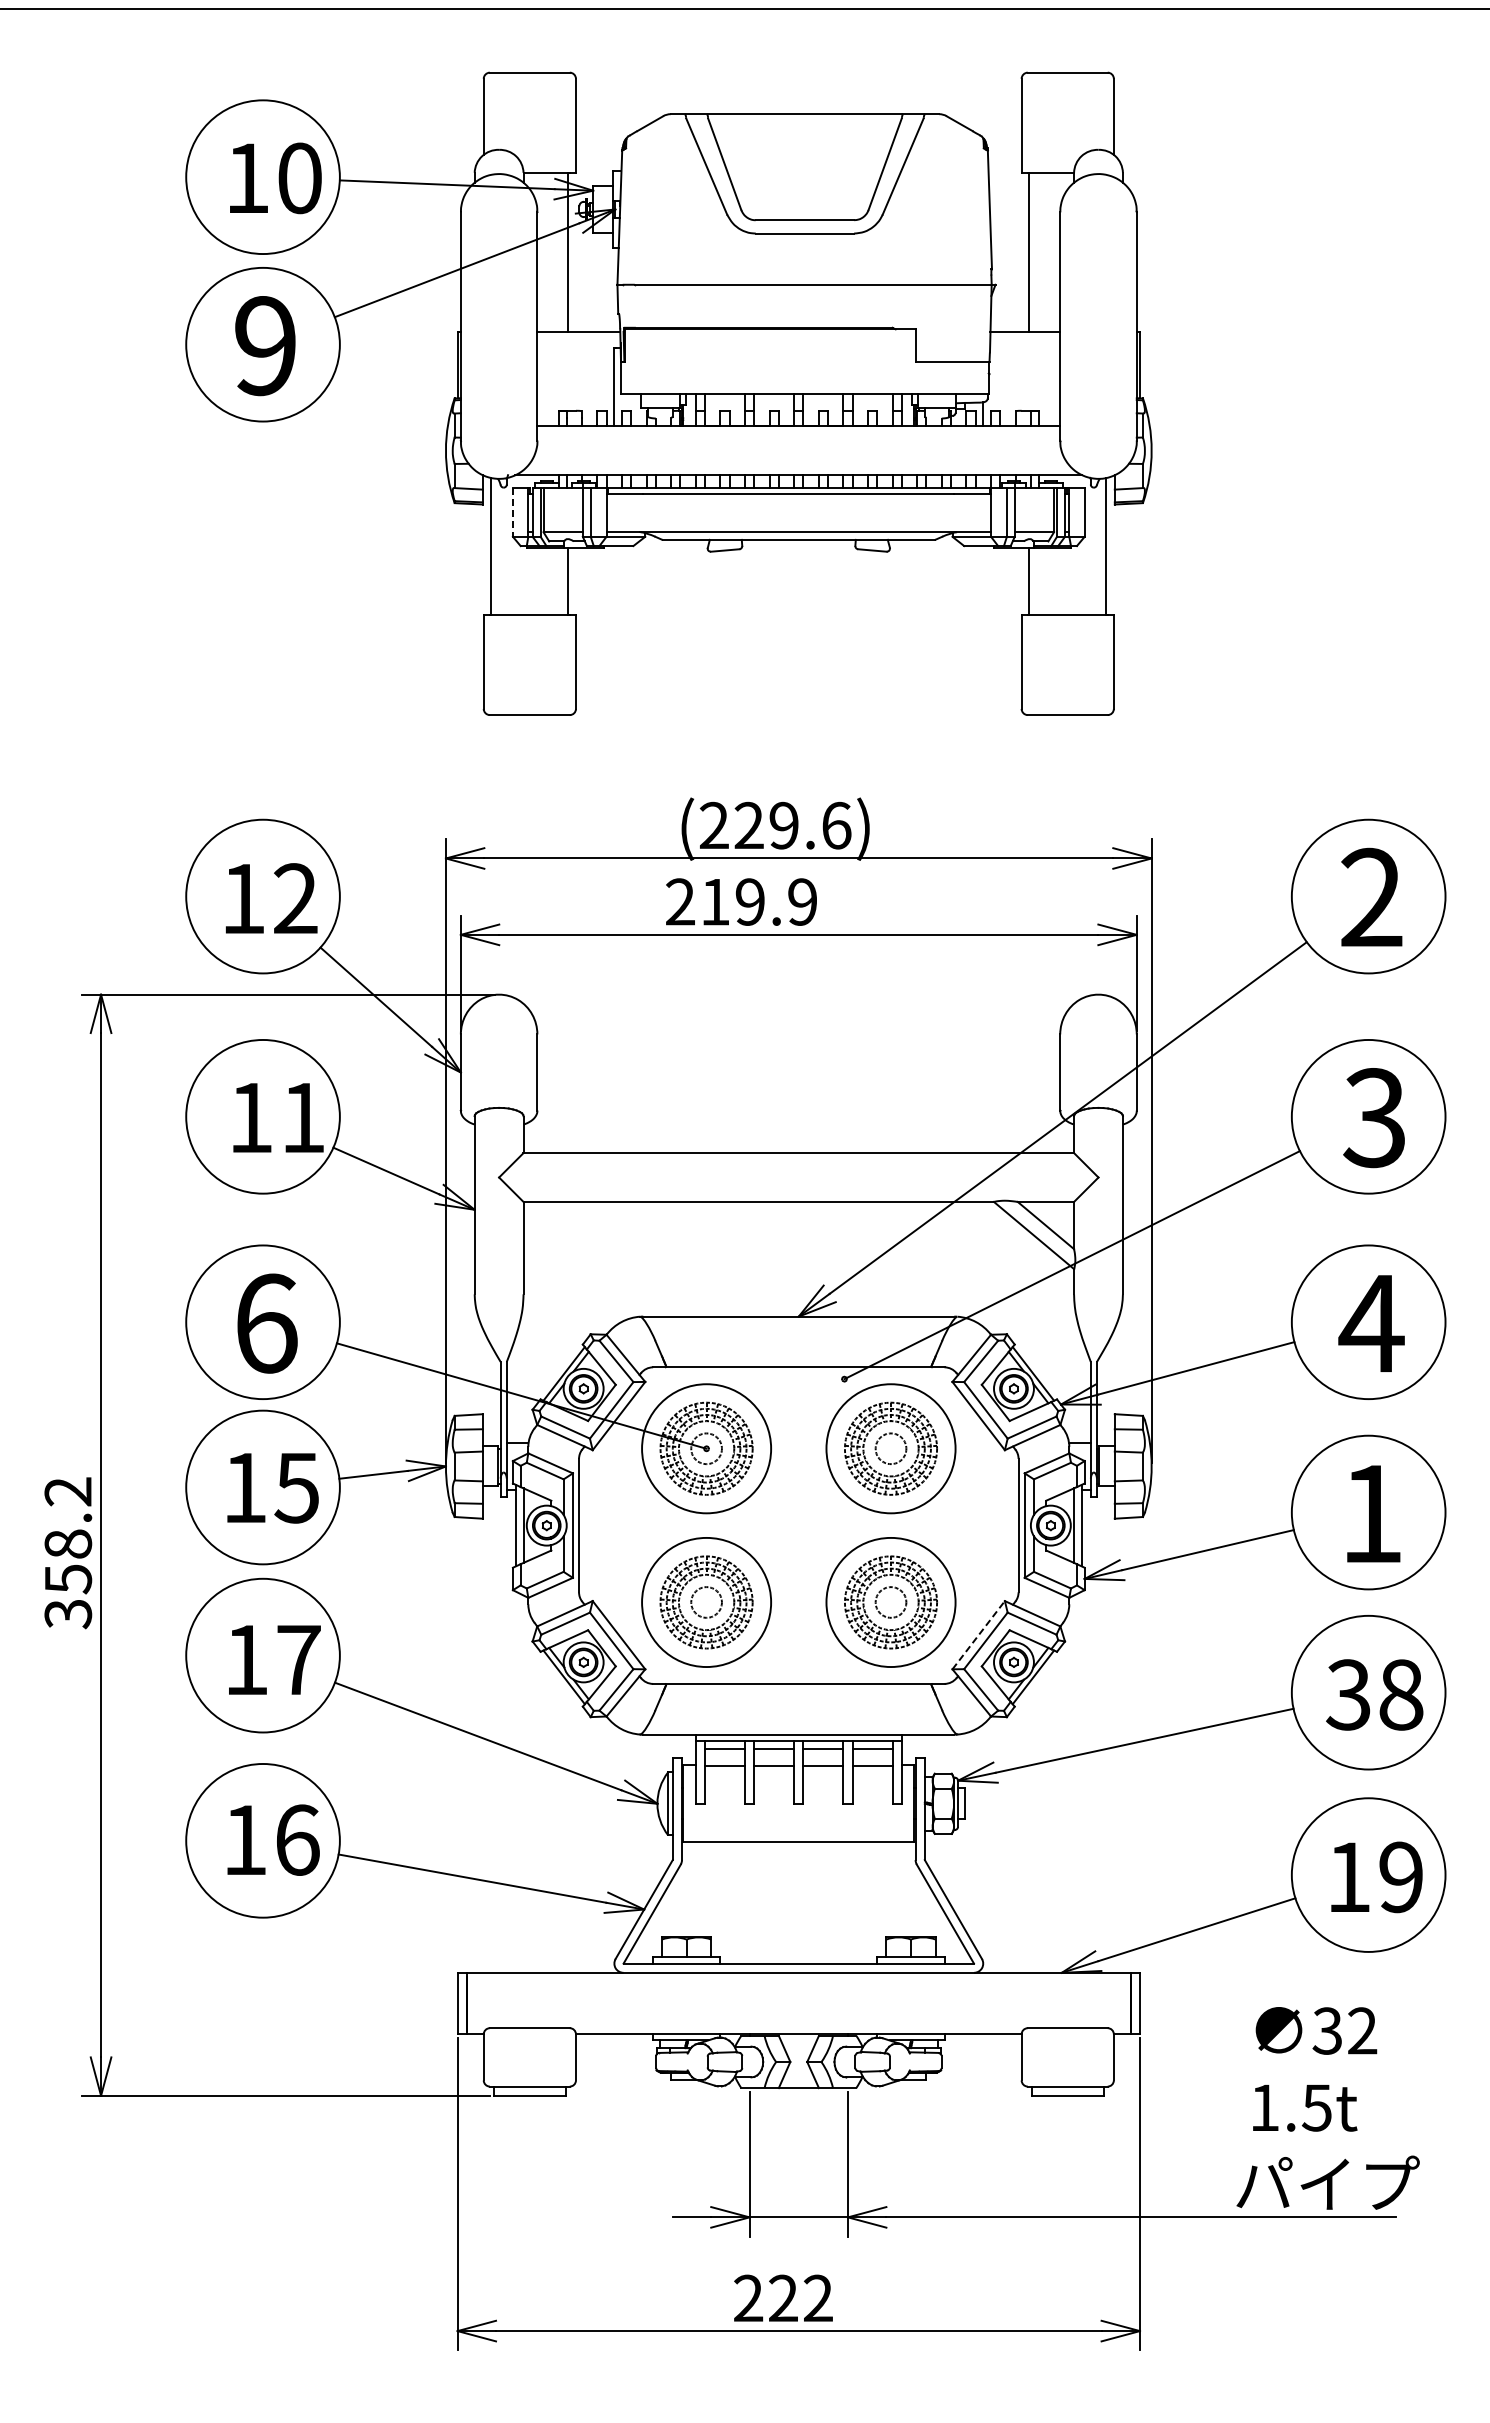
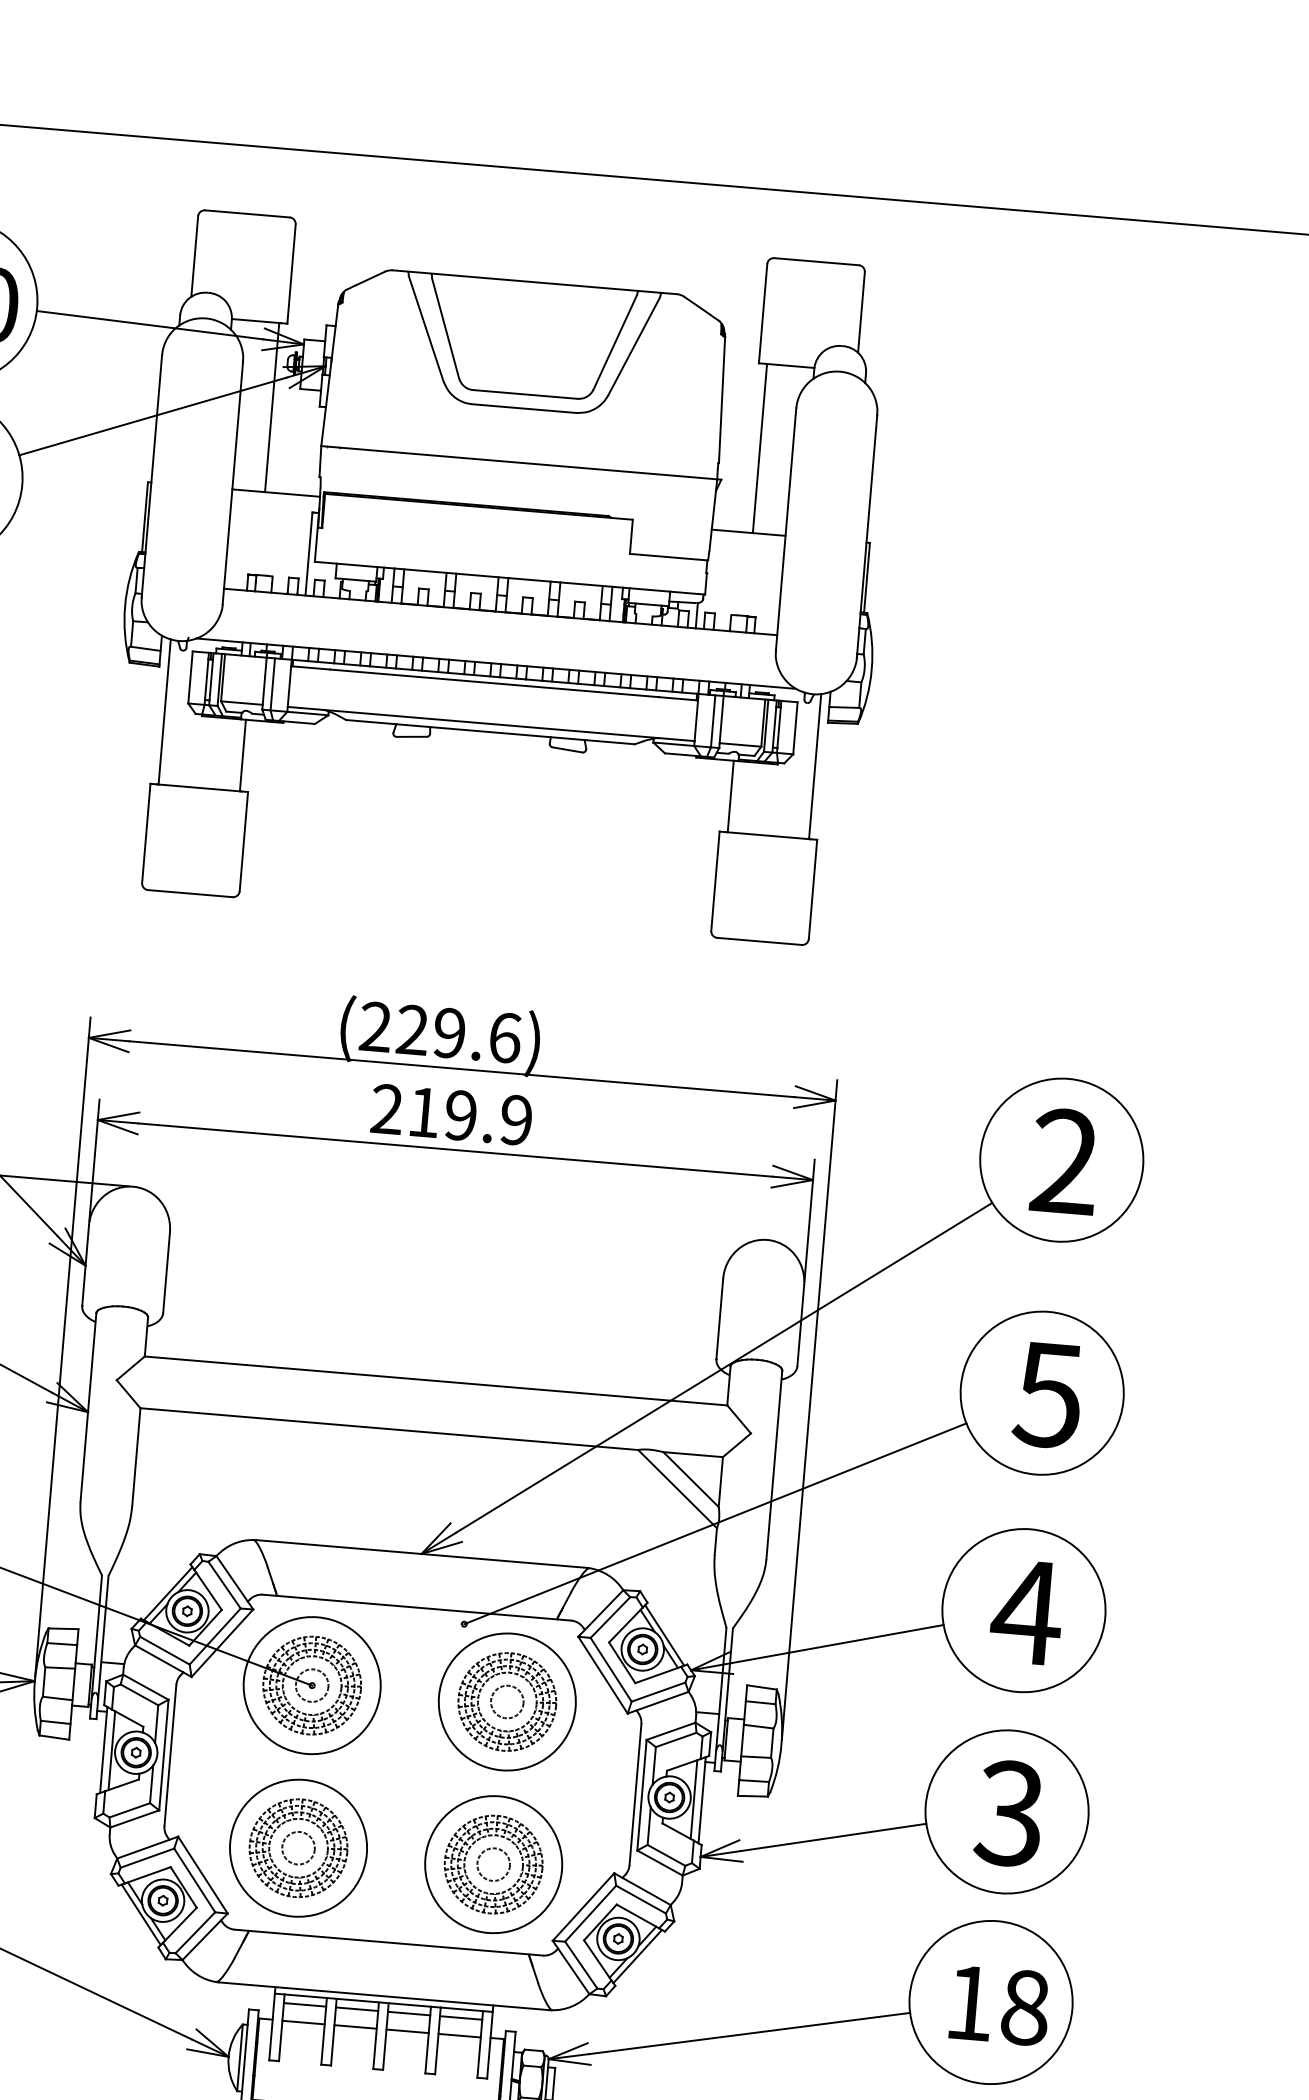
line: (512, 512) -> (190, 677), dashed -> solid
text: (741, 901) -> (451, 1114), moved
text: (1373, 1117) -> (1047, 1394), 3 -> 5
text: (1370, 1513) -> (1008, 1813), 1 -> 3
line: (979, 1634) -> (584, 1906), dashed -> solid
text: (1348, 1694) -> (969, 2002), 38 -> 18

